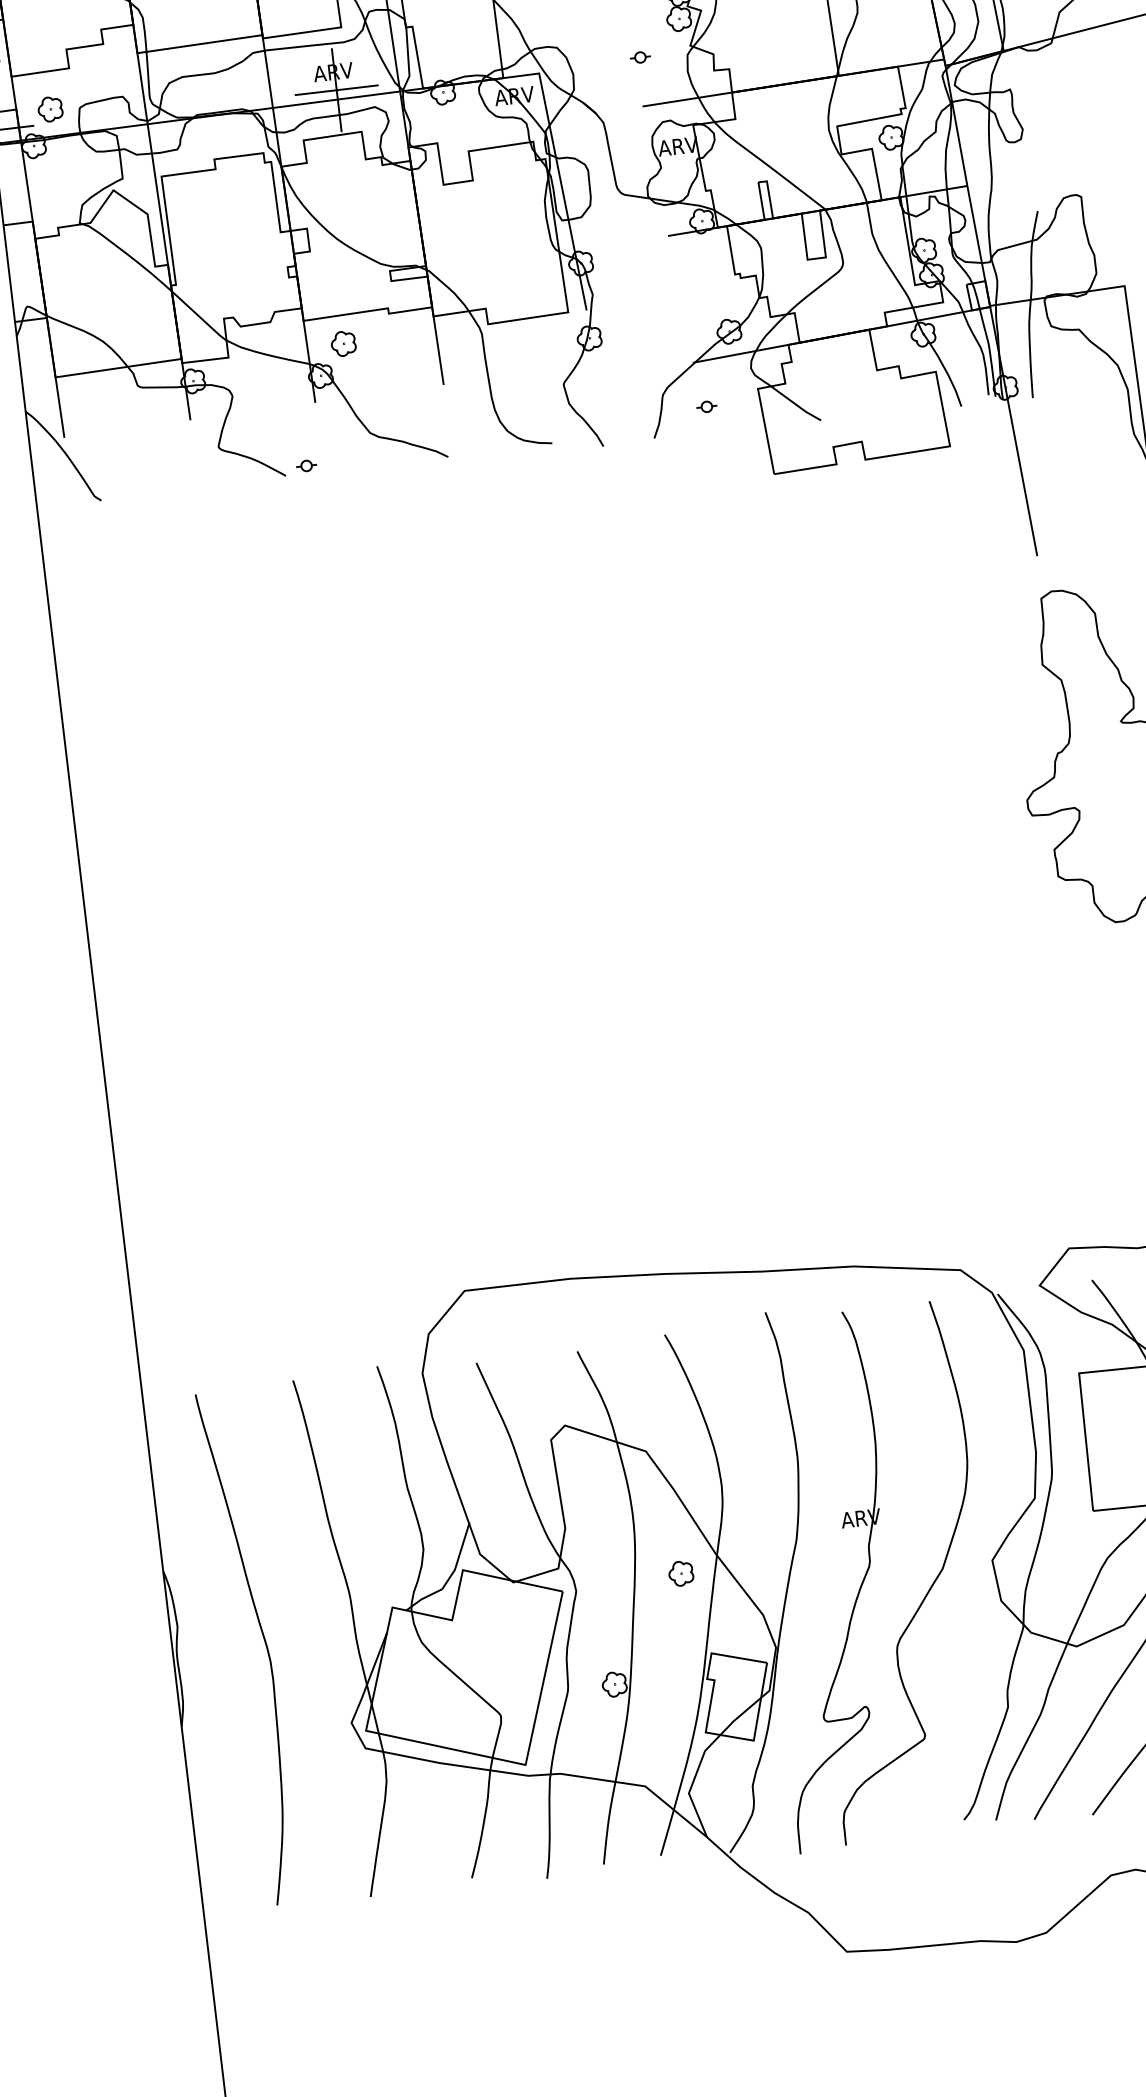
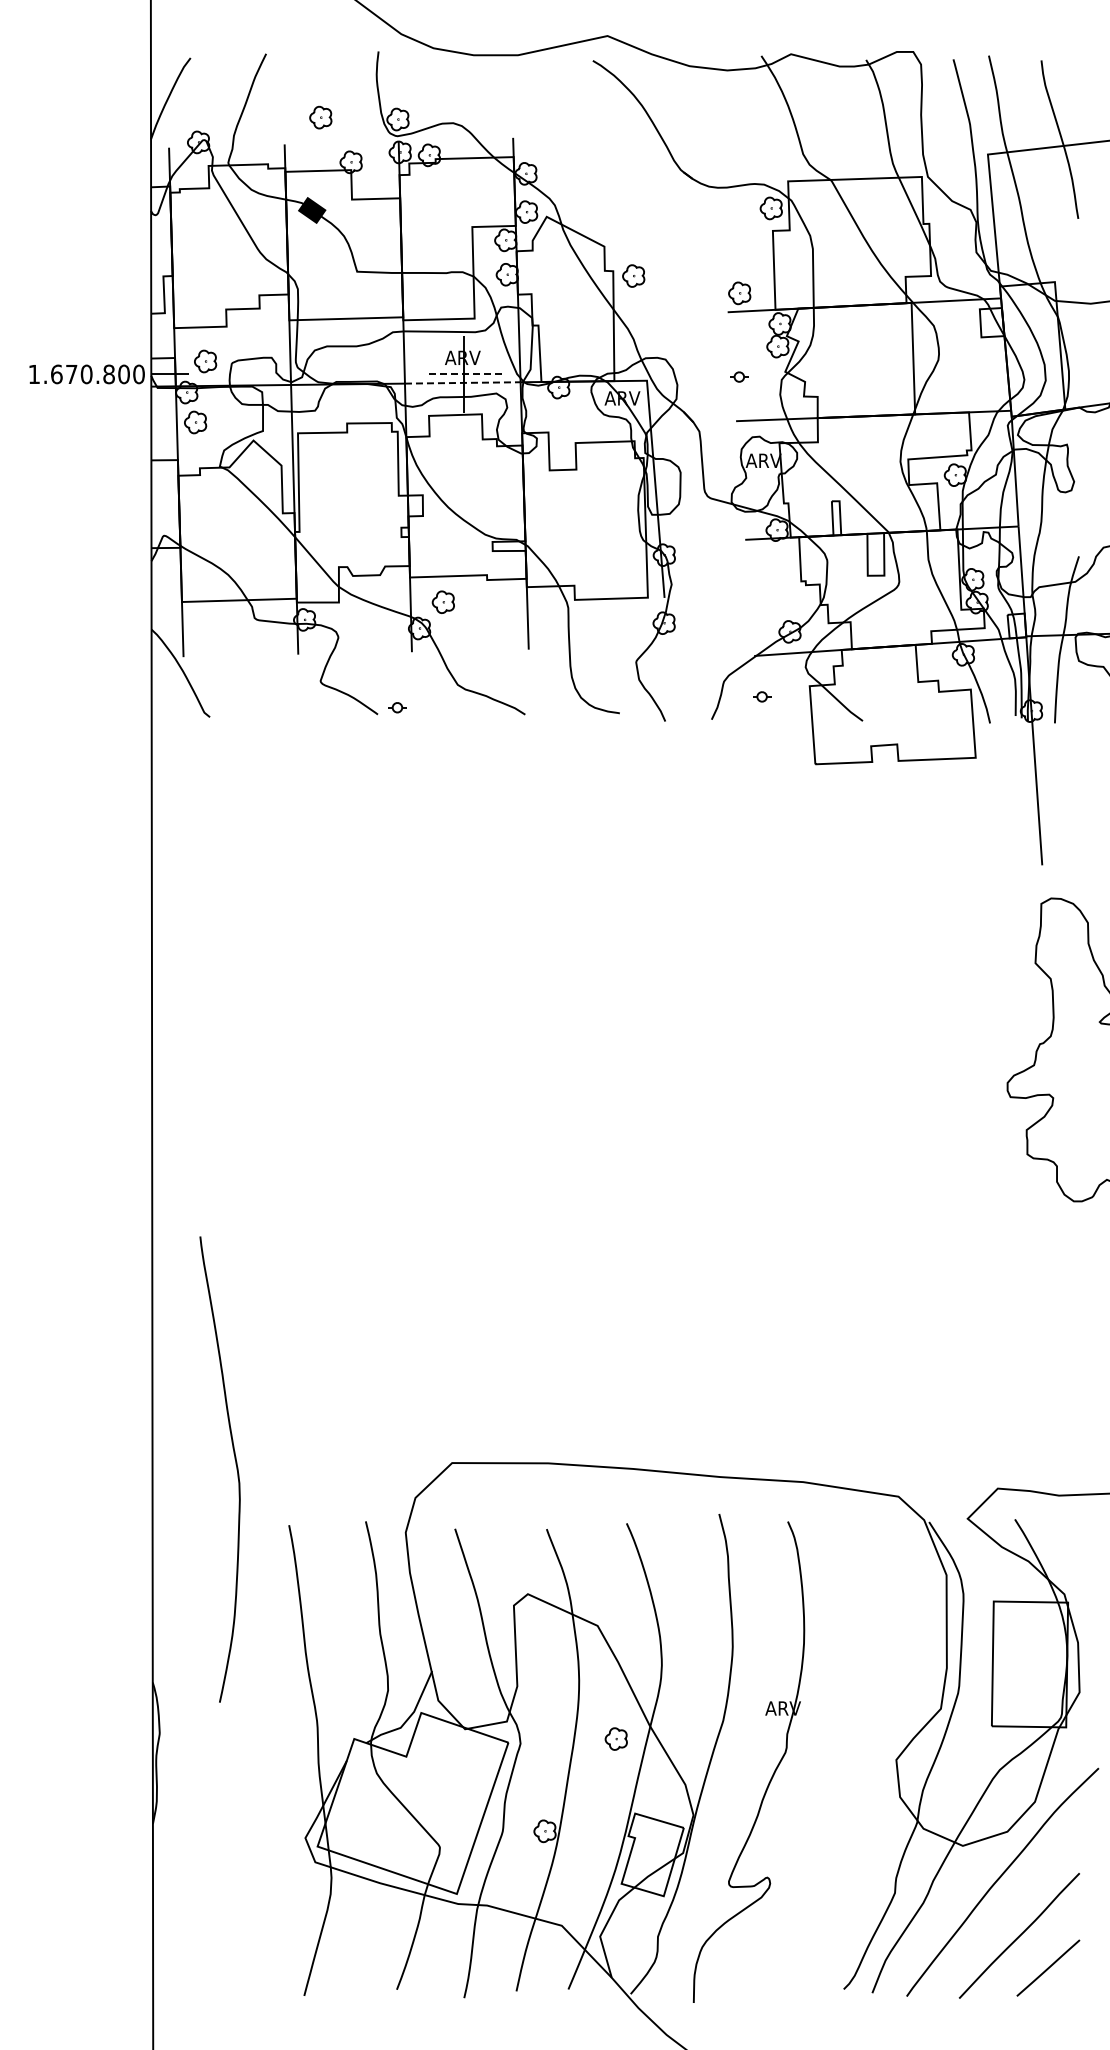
line: (336, 90) -> (463, 374), solid -> dashed
line: (336, 99) -> (462, 382), solid -> dashed
part: (47, 177) -> (195, 422), added
curve: (926, 1592) -> (834, 1781), removed
curve: (263, 1641) -> (235, 1464), moved

